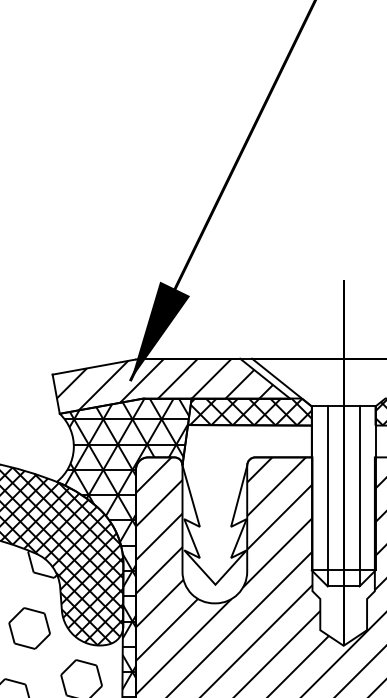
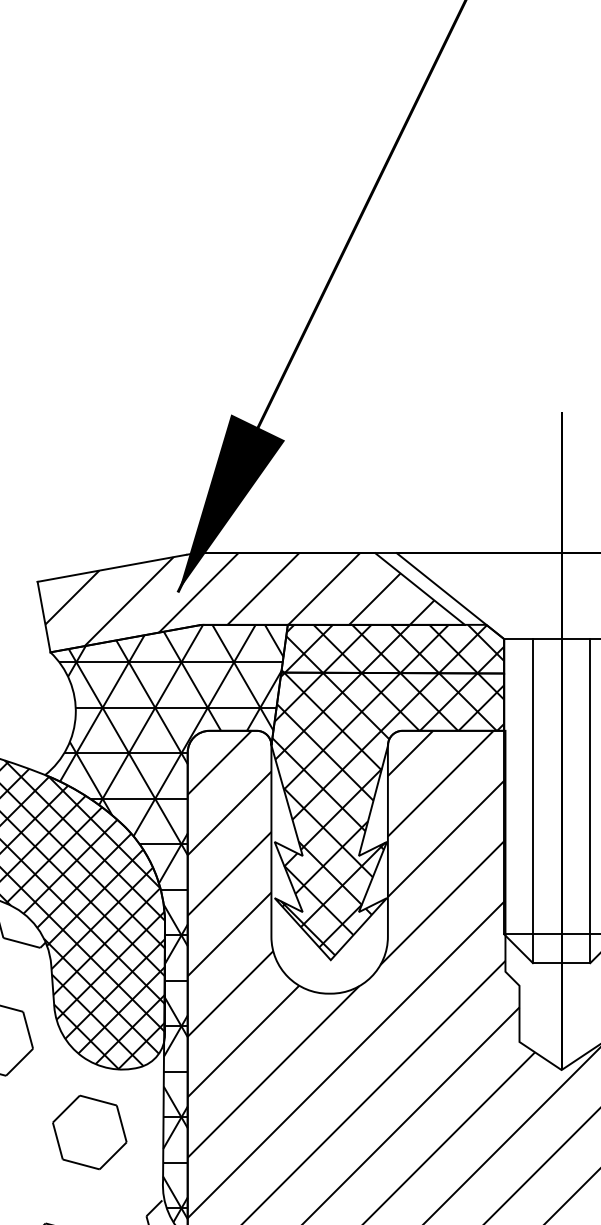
hatch: (247, 503) -> (388, 813), added

